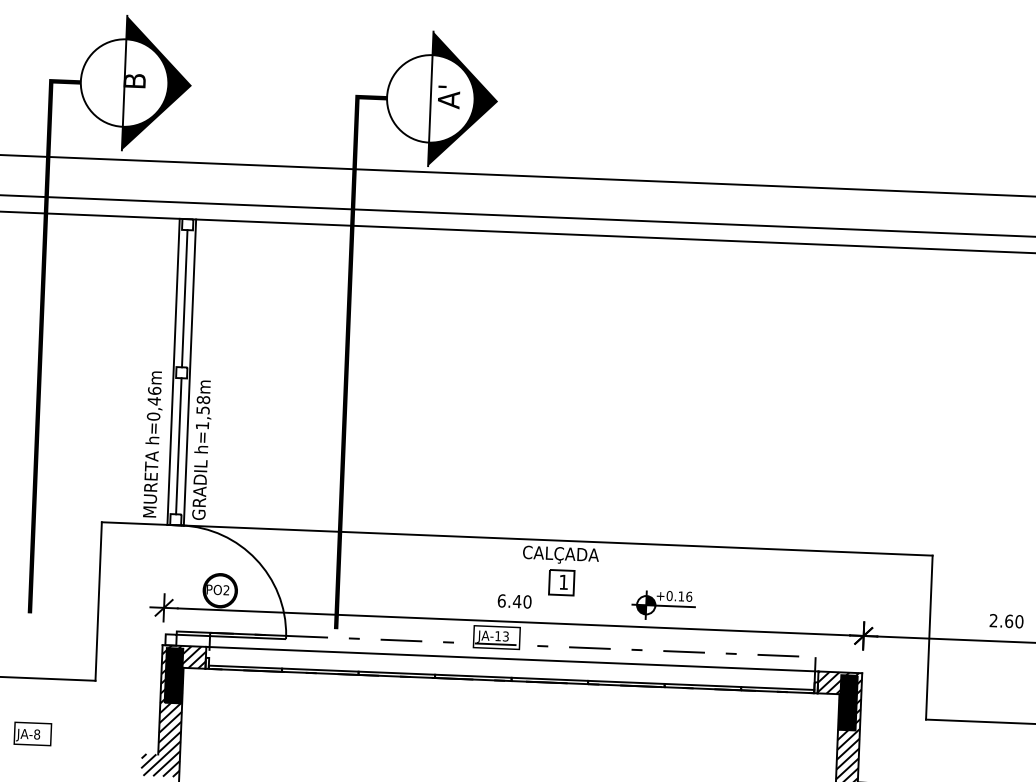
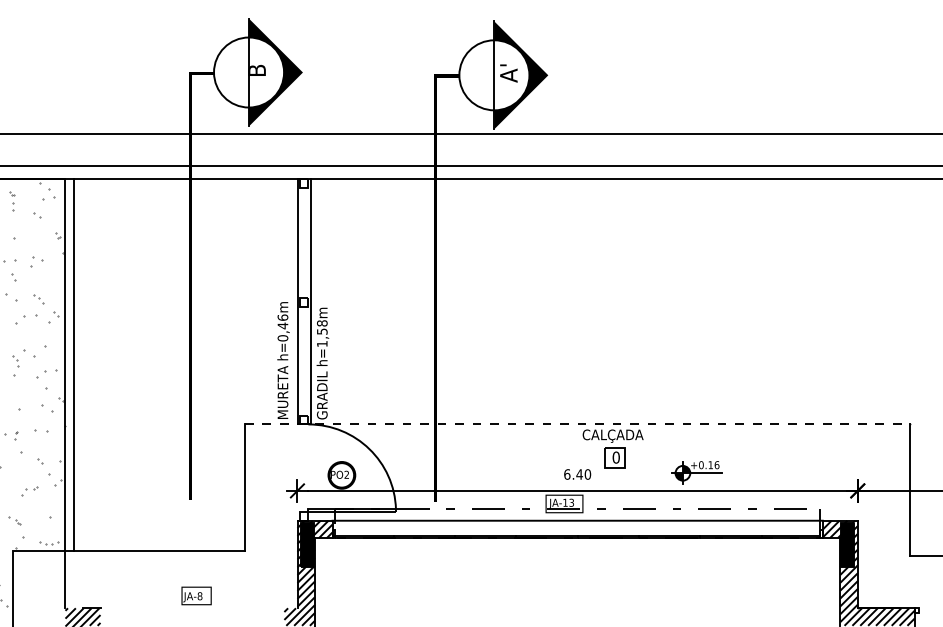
line: (185, 298) -> (304, 242), removed
line: (179, 445) -> (304, 360), removed
line: (517, 539) -> (577, 424), solid -> dashed
text: (562, 582) -> (615, 457), 1 -> 0

